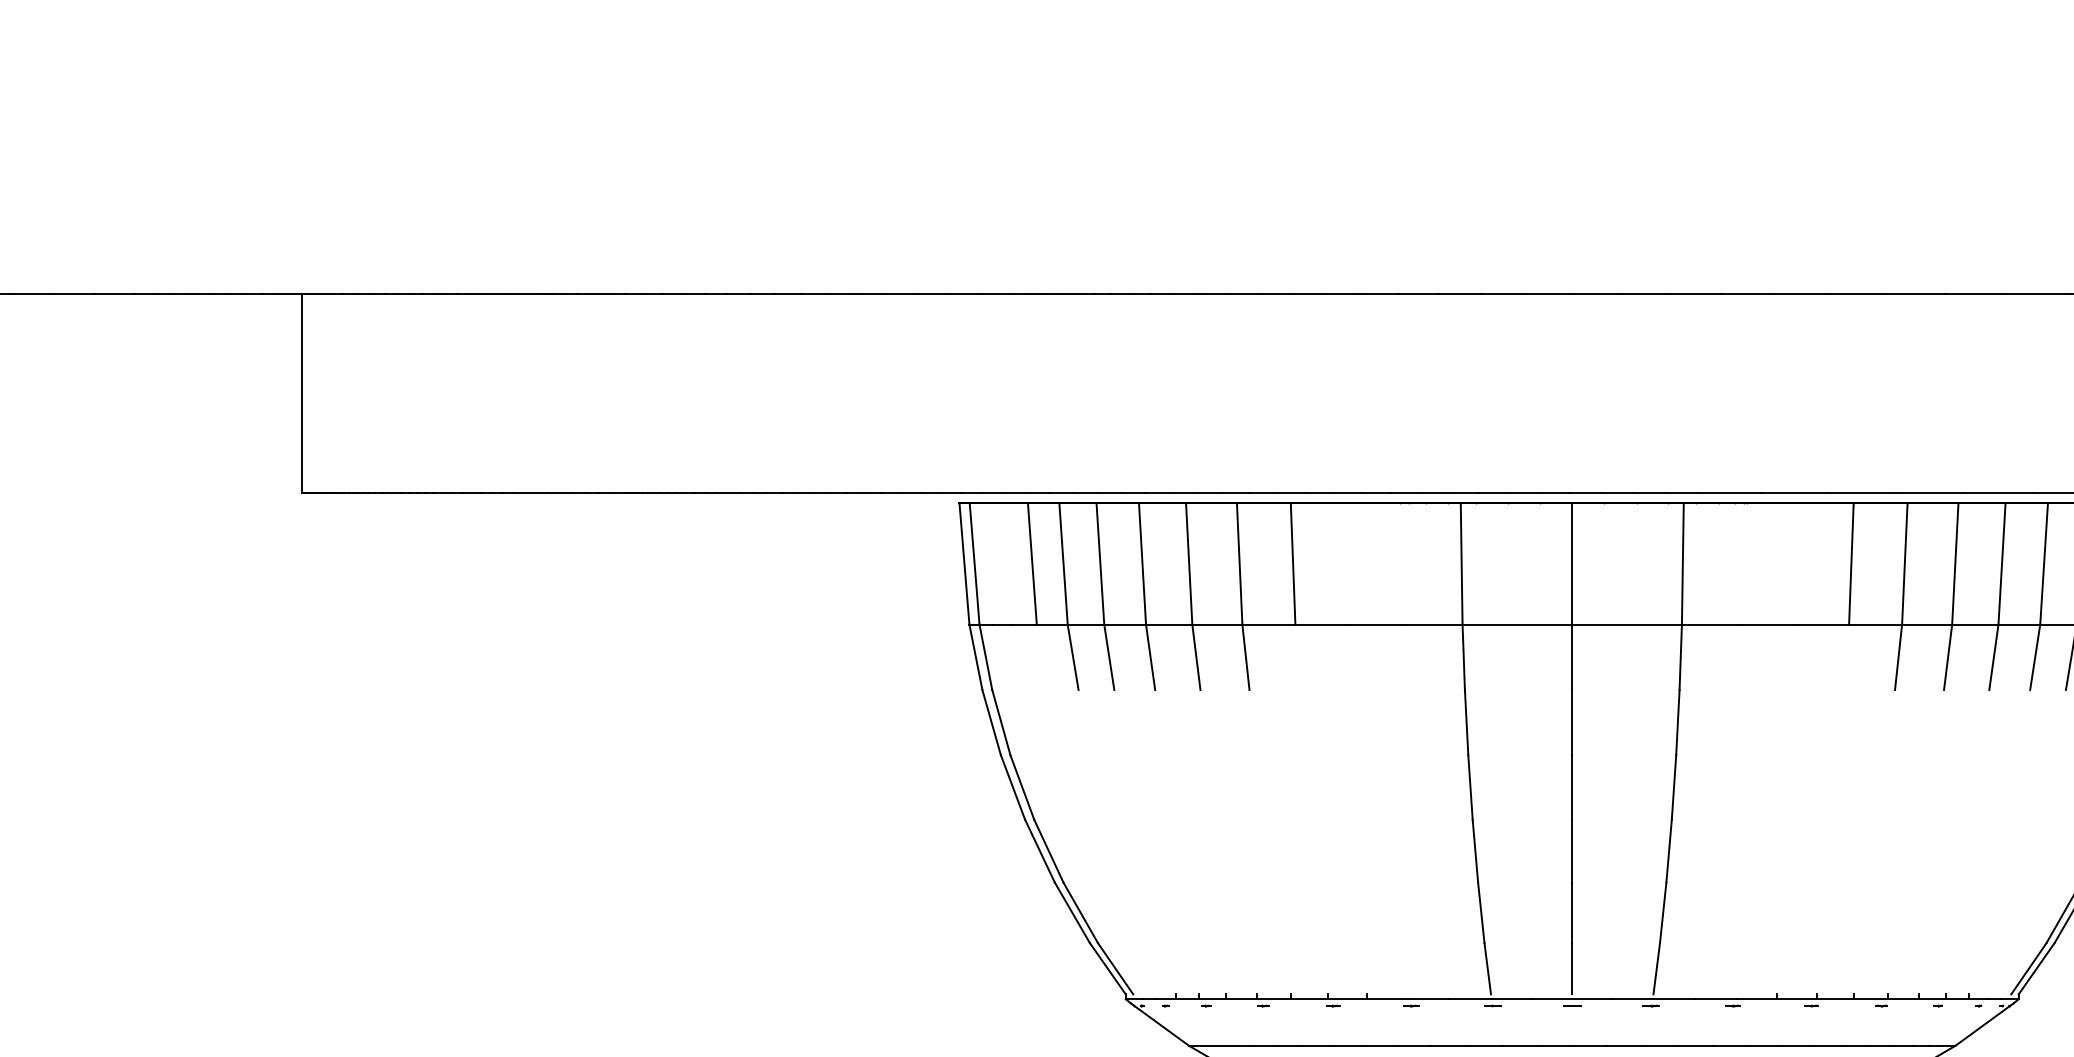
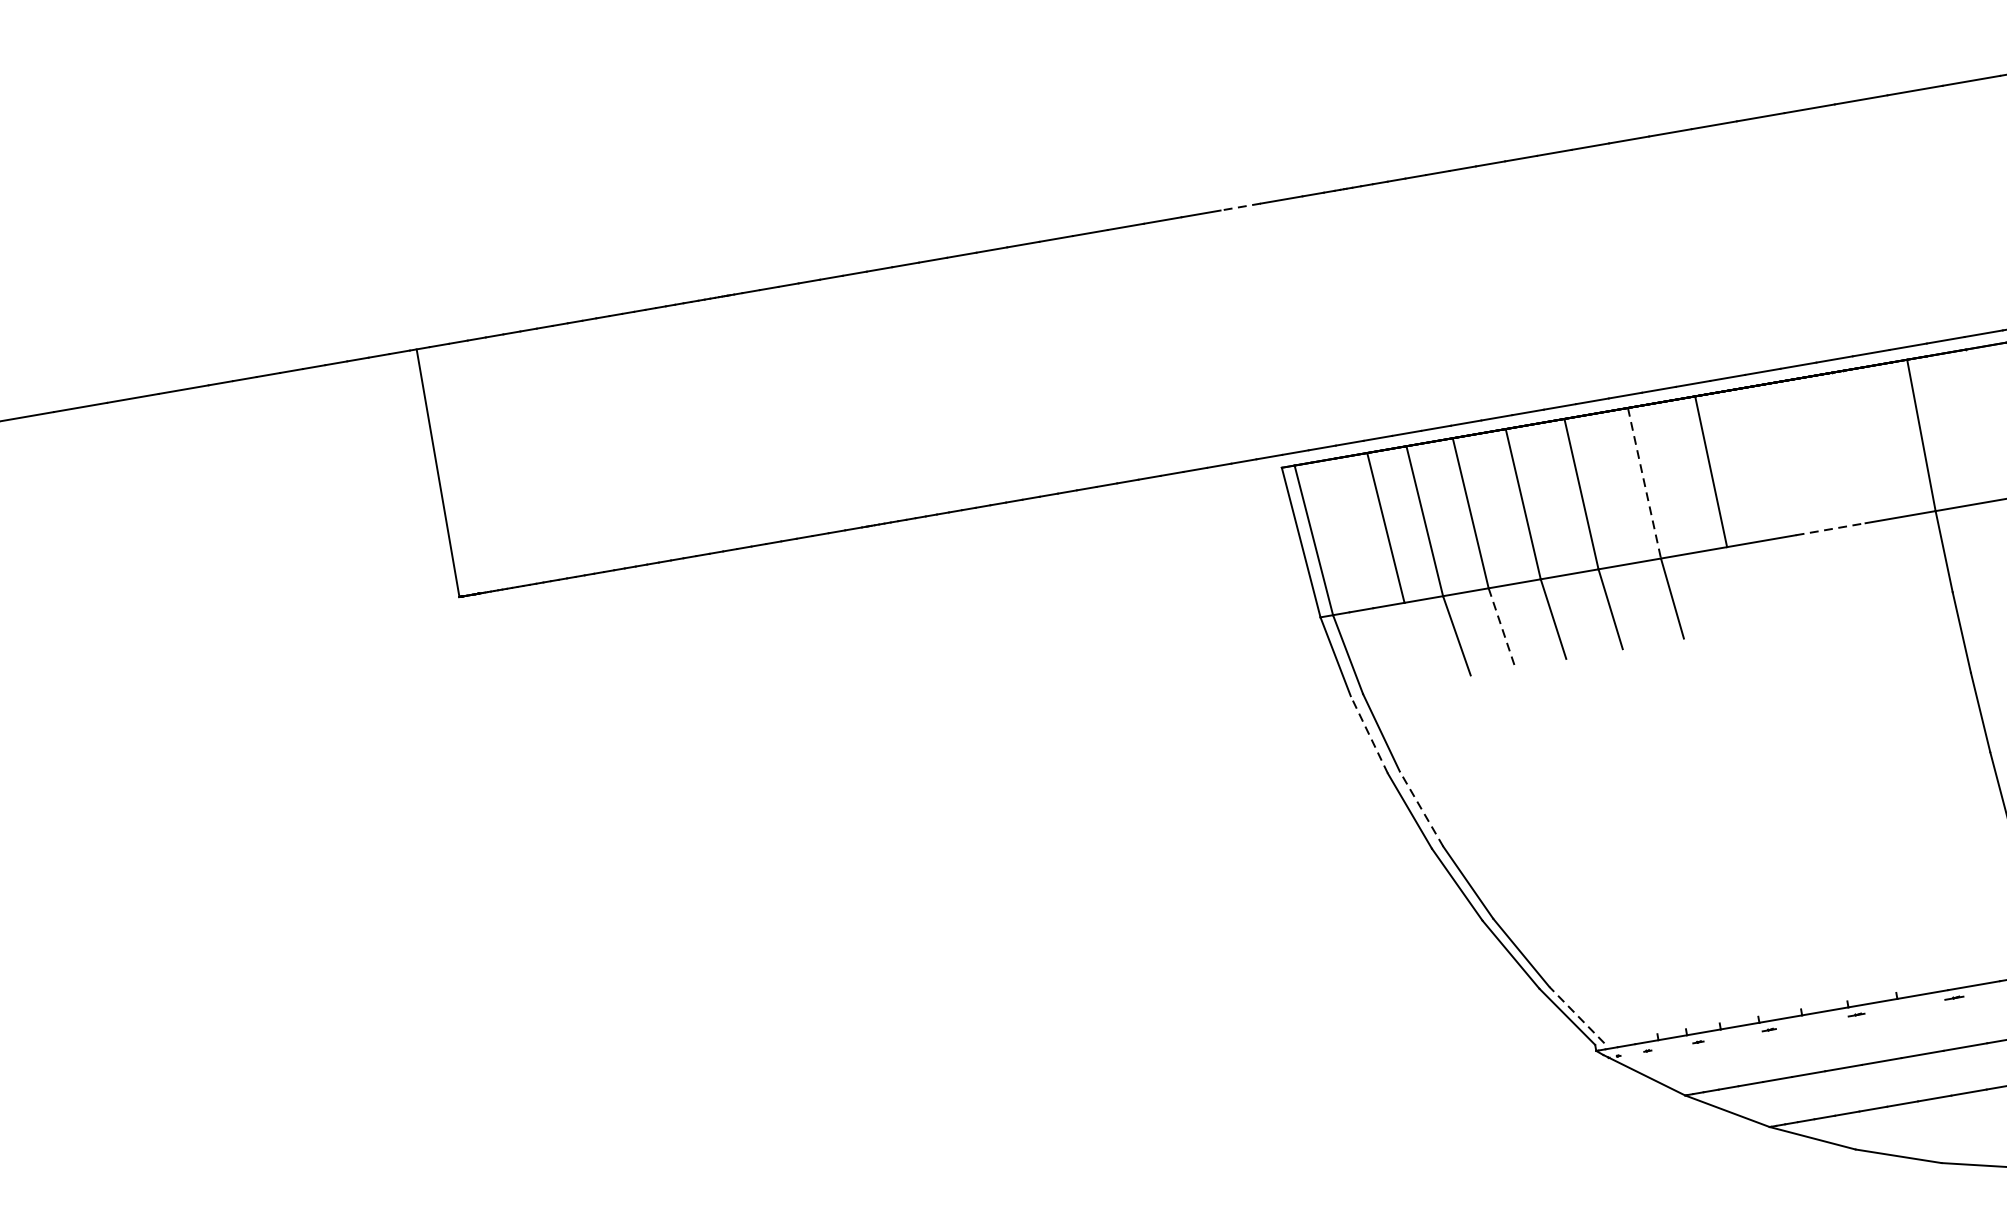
line: (962, 294) -> (1240, 207), solid -> dashed
line: (1239, 563) -> (1644, 482), solid -> dashed
line: (1378, 624) -> (1830, 529), solid -> dashed
line: (1109, 657) -> (1502, 628), solid -> dashed
line: (991, 722) -> (1369, 734), solid -> dashed
line: (1022, 786) -> (1421, 807), solid -> dashed
line: (1115, 968) -> (1576, 1014), solid -> dashed

